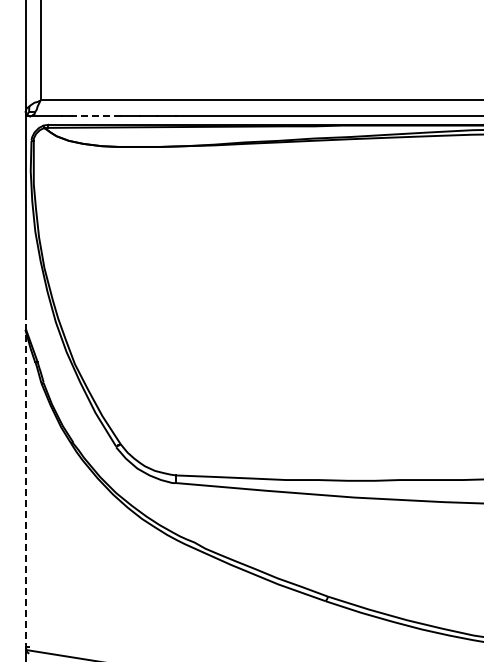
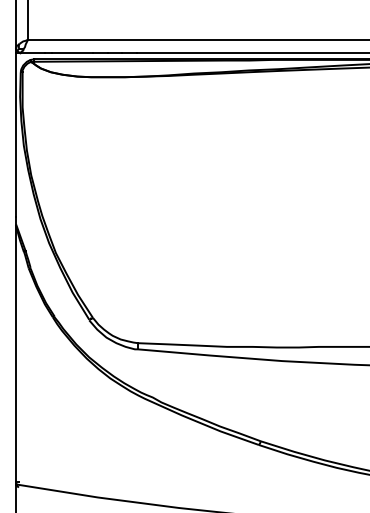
line: (95, 116) -> (72, 52), dashed -> solid
line: (26, 484) -> (16, 350), dashed -> solid

